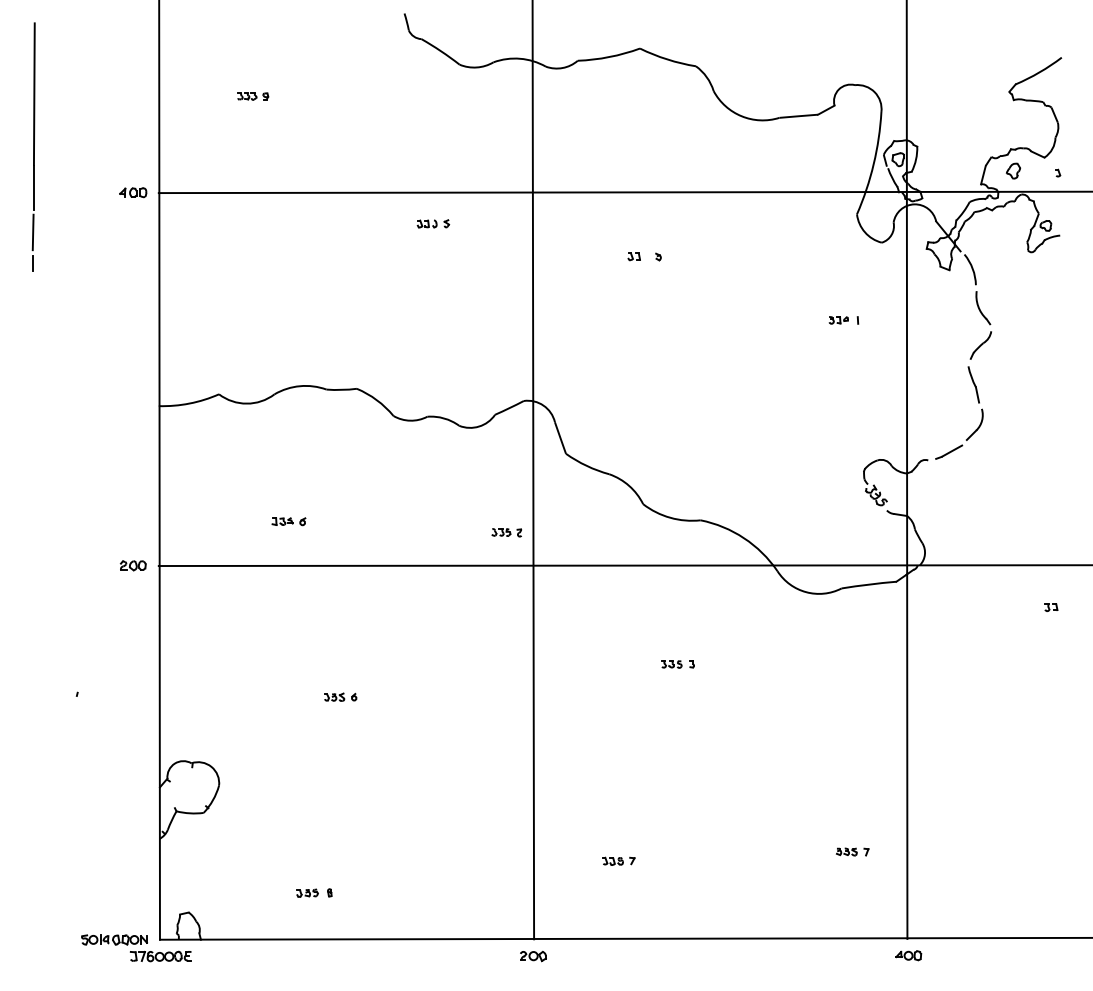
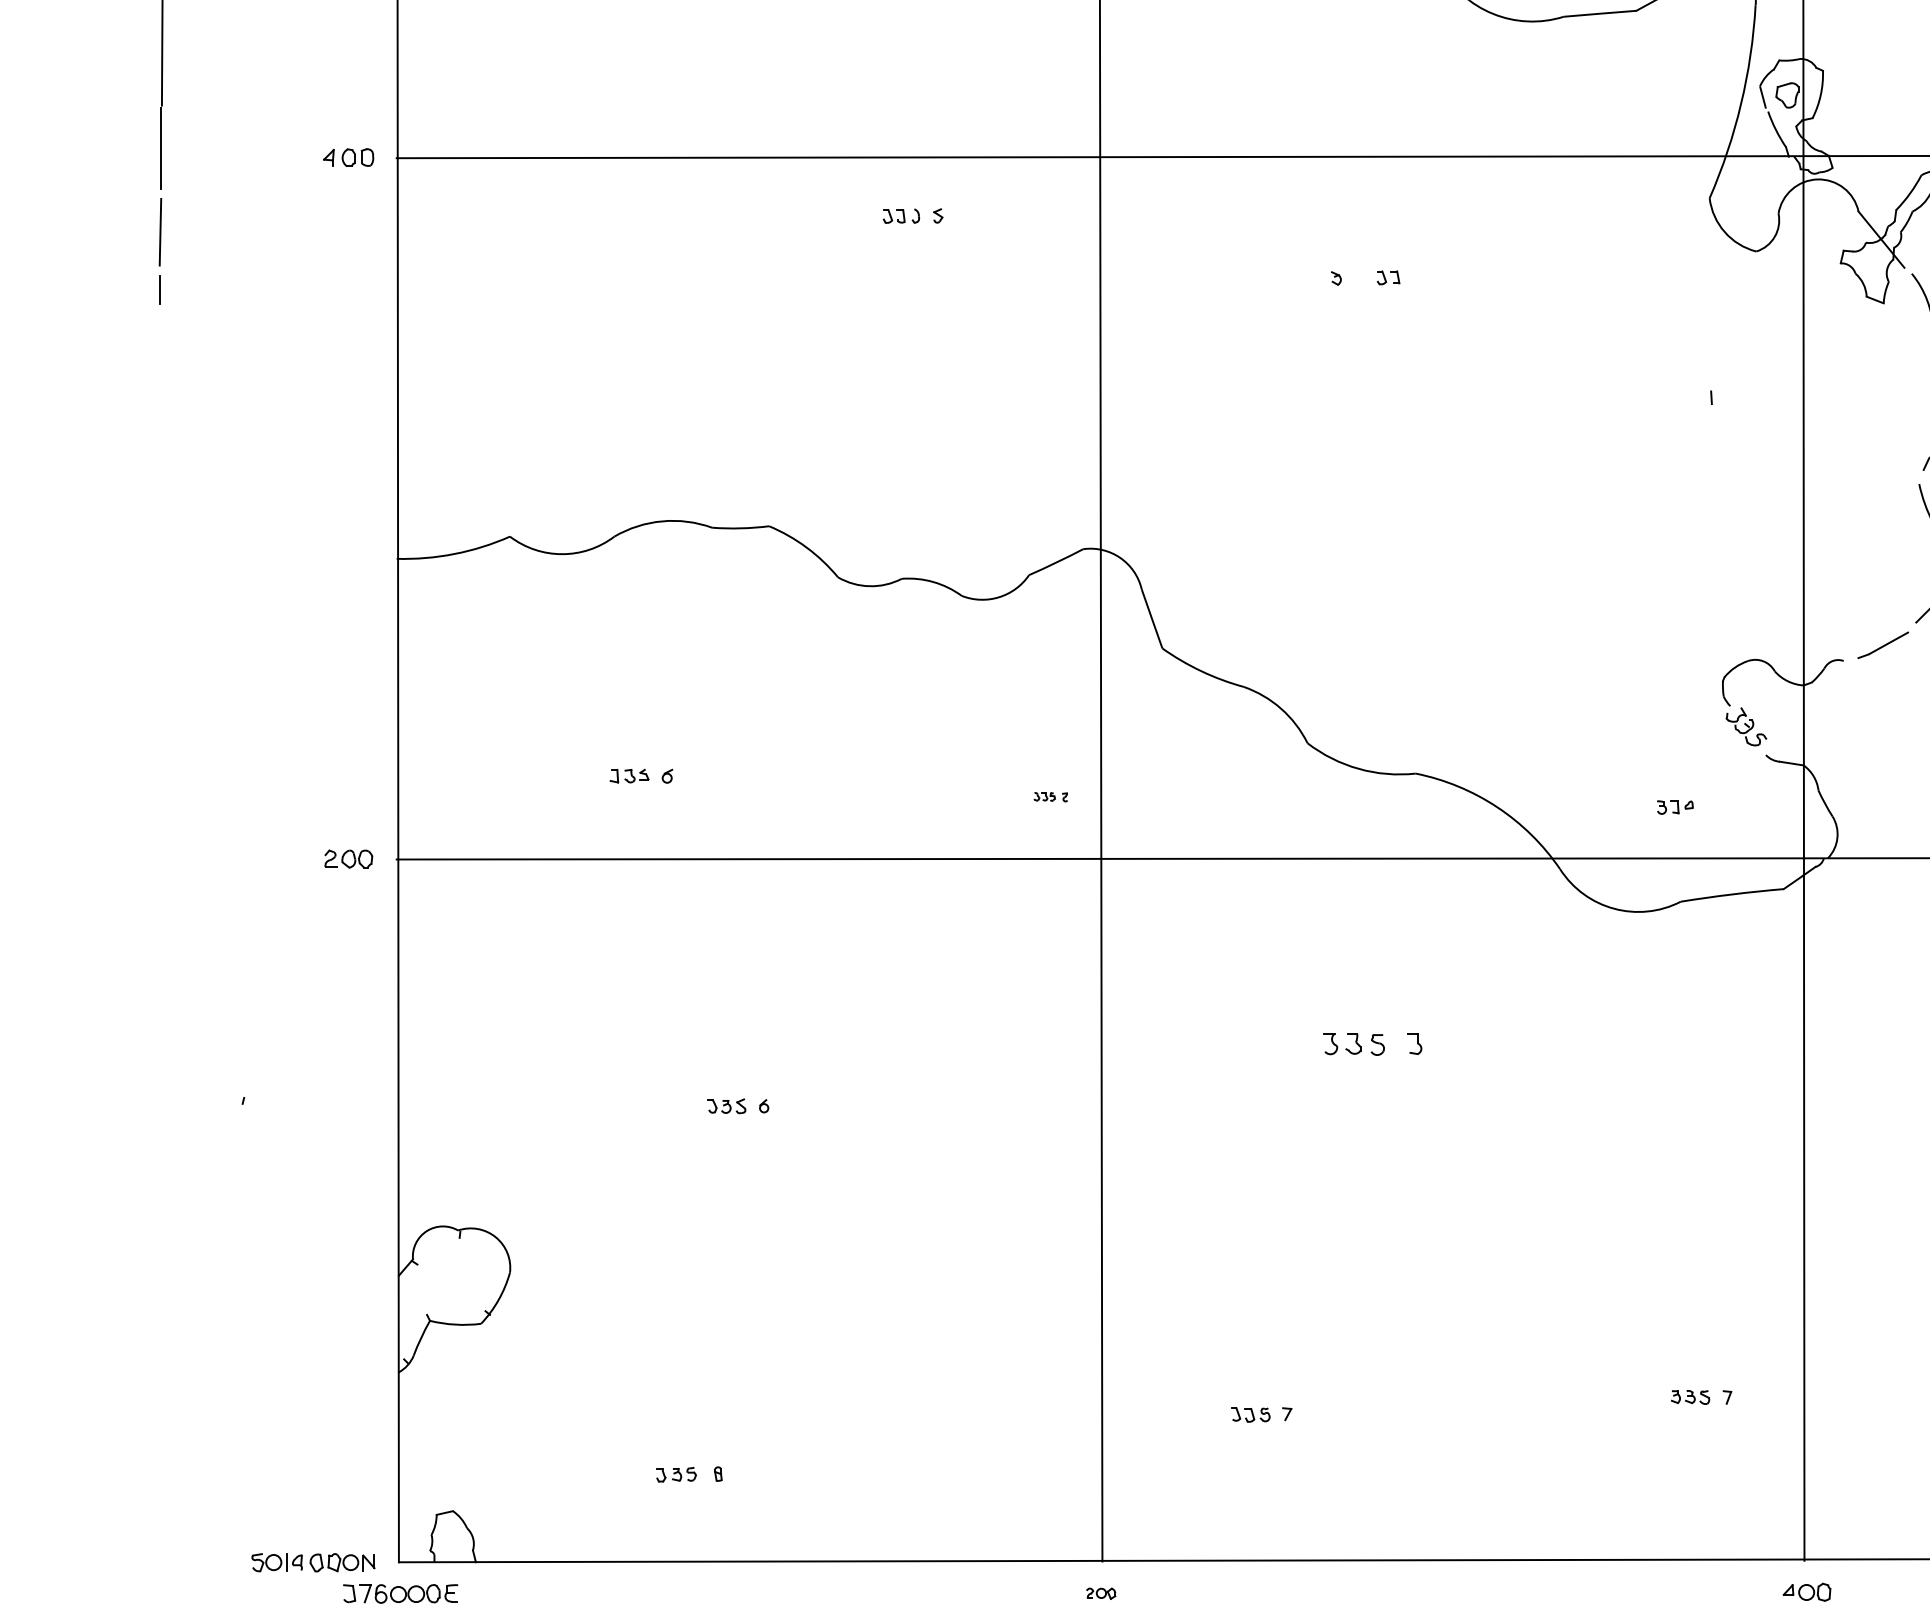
part: (633, 256) -> (1387, 277), moved
part: (838, 320) -> (1674, 807), moved
part: (506, 532) -> (1050, 796), size x0.6
part: (677, 664) -> (1372, 1044), size x1.6
part: (533, 956) -> (1101, 1593), size x0.6

